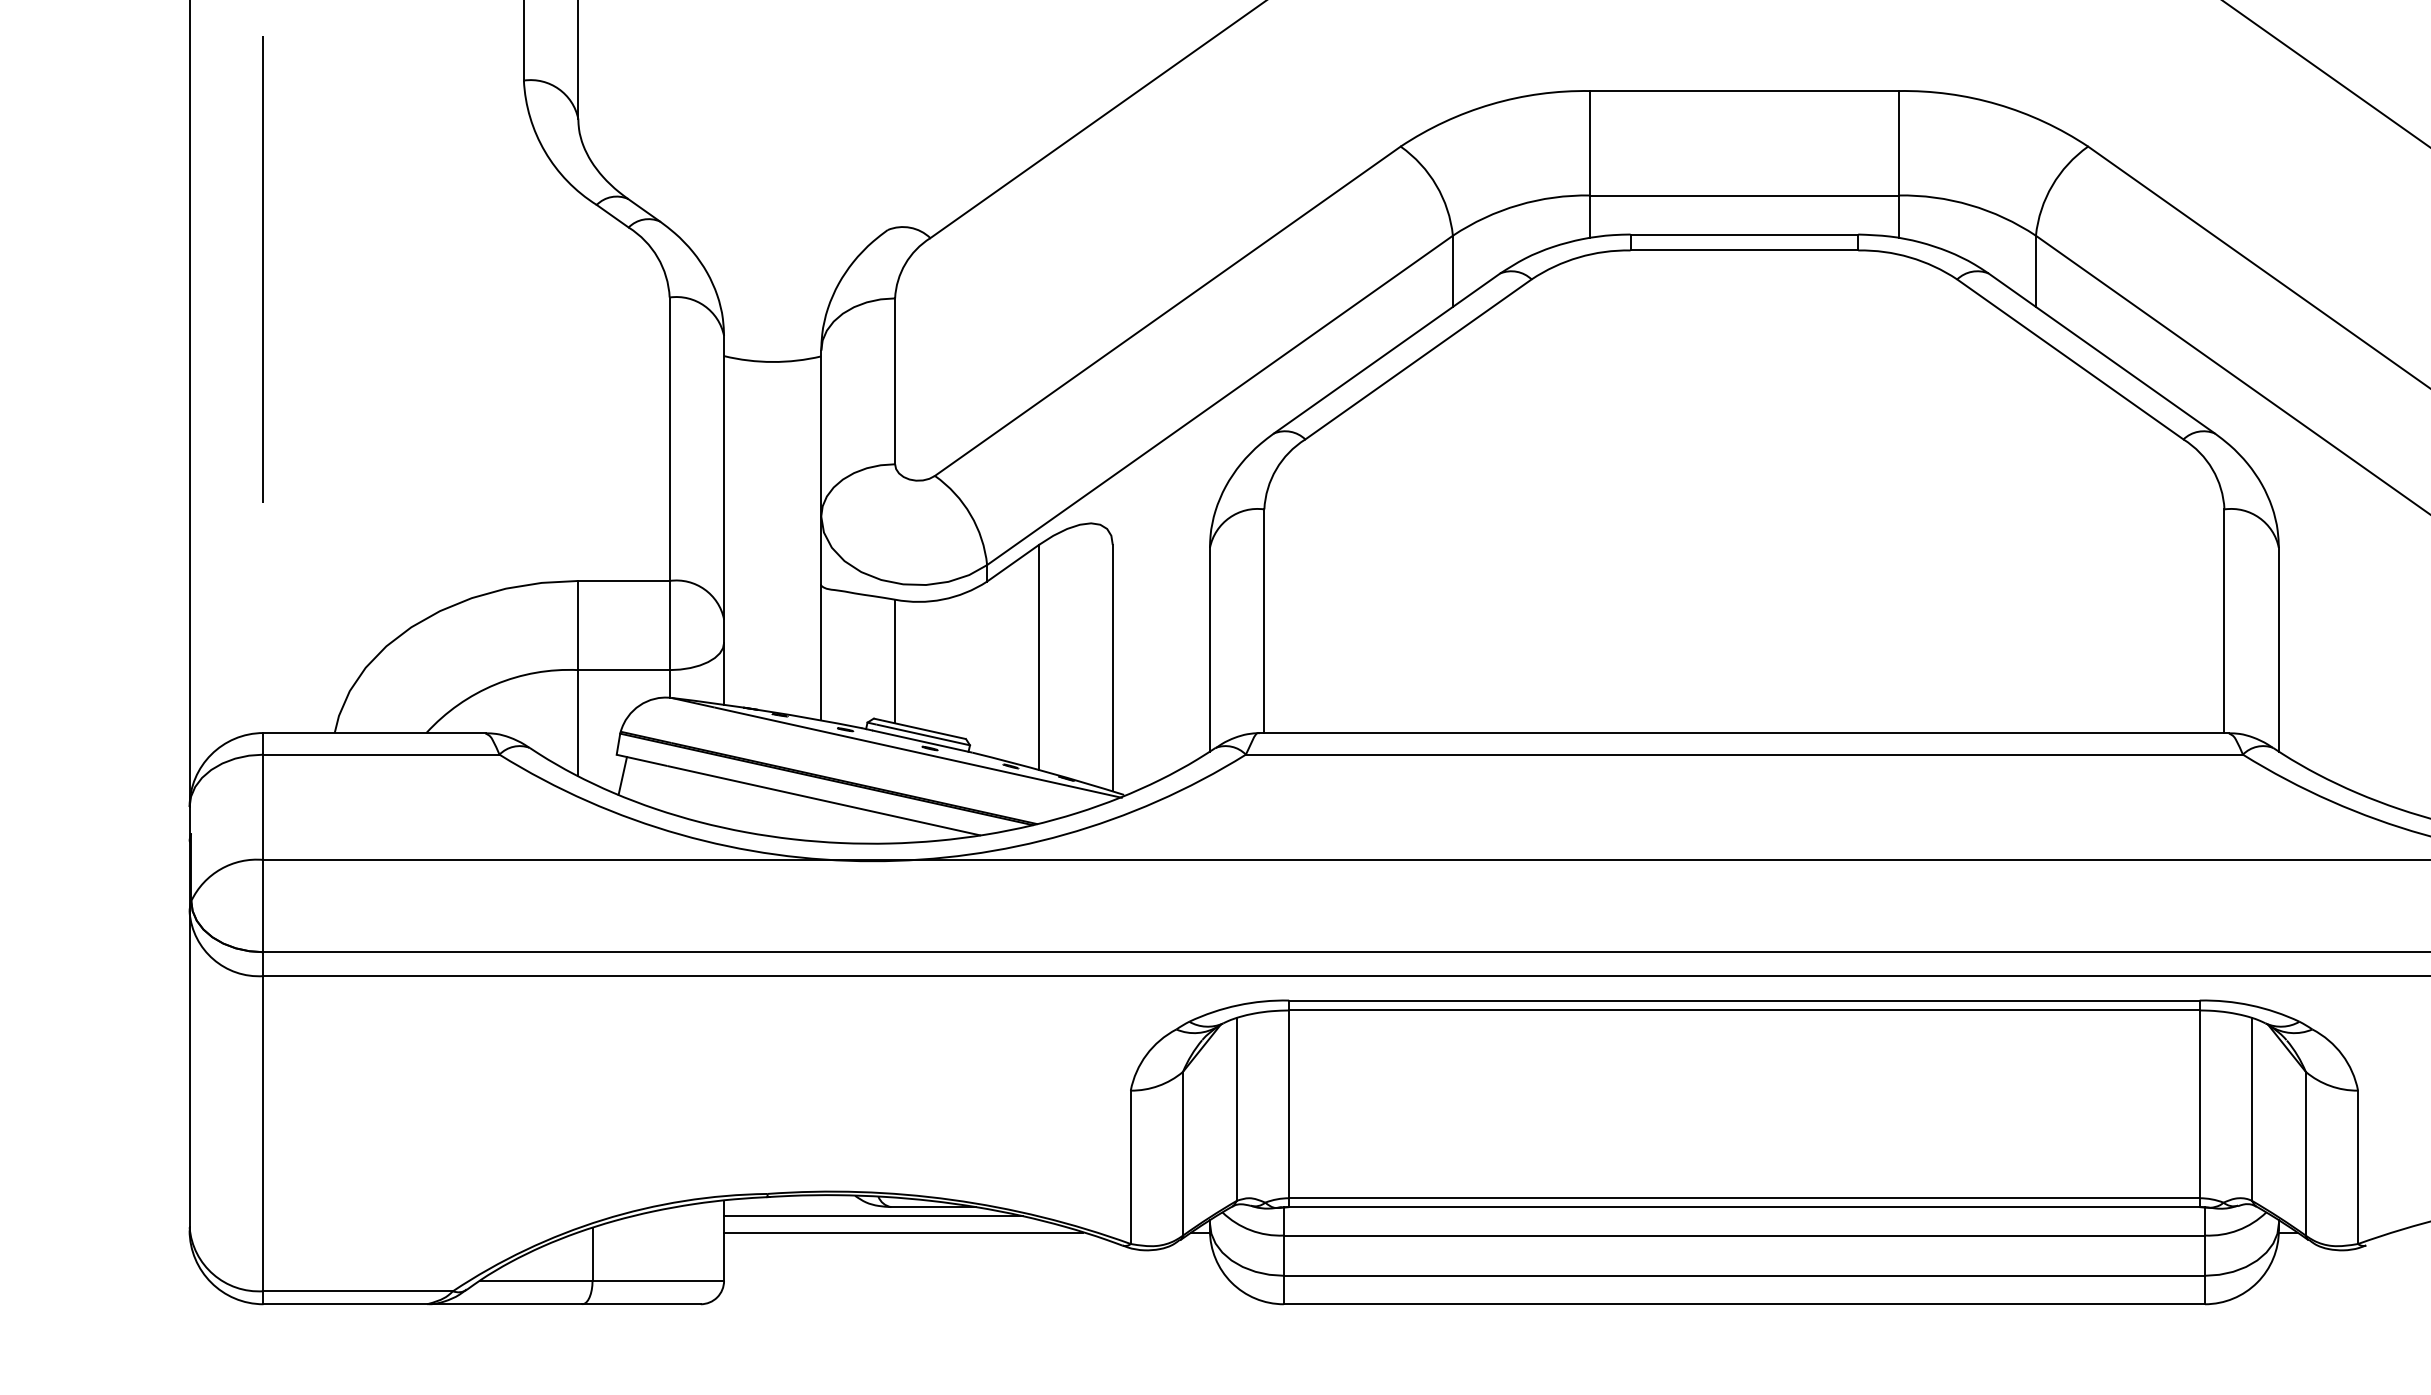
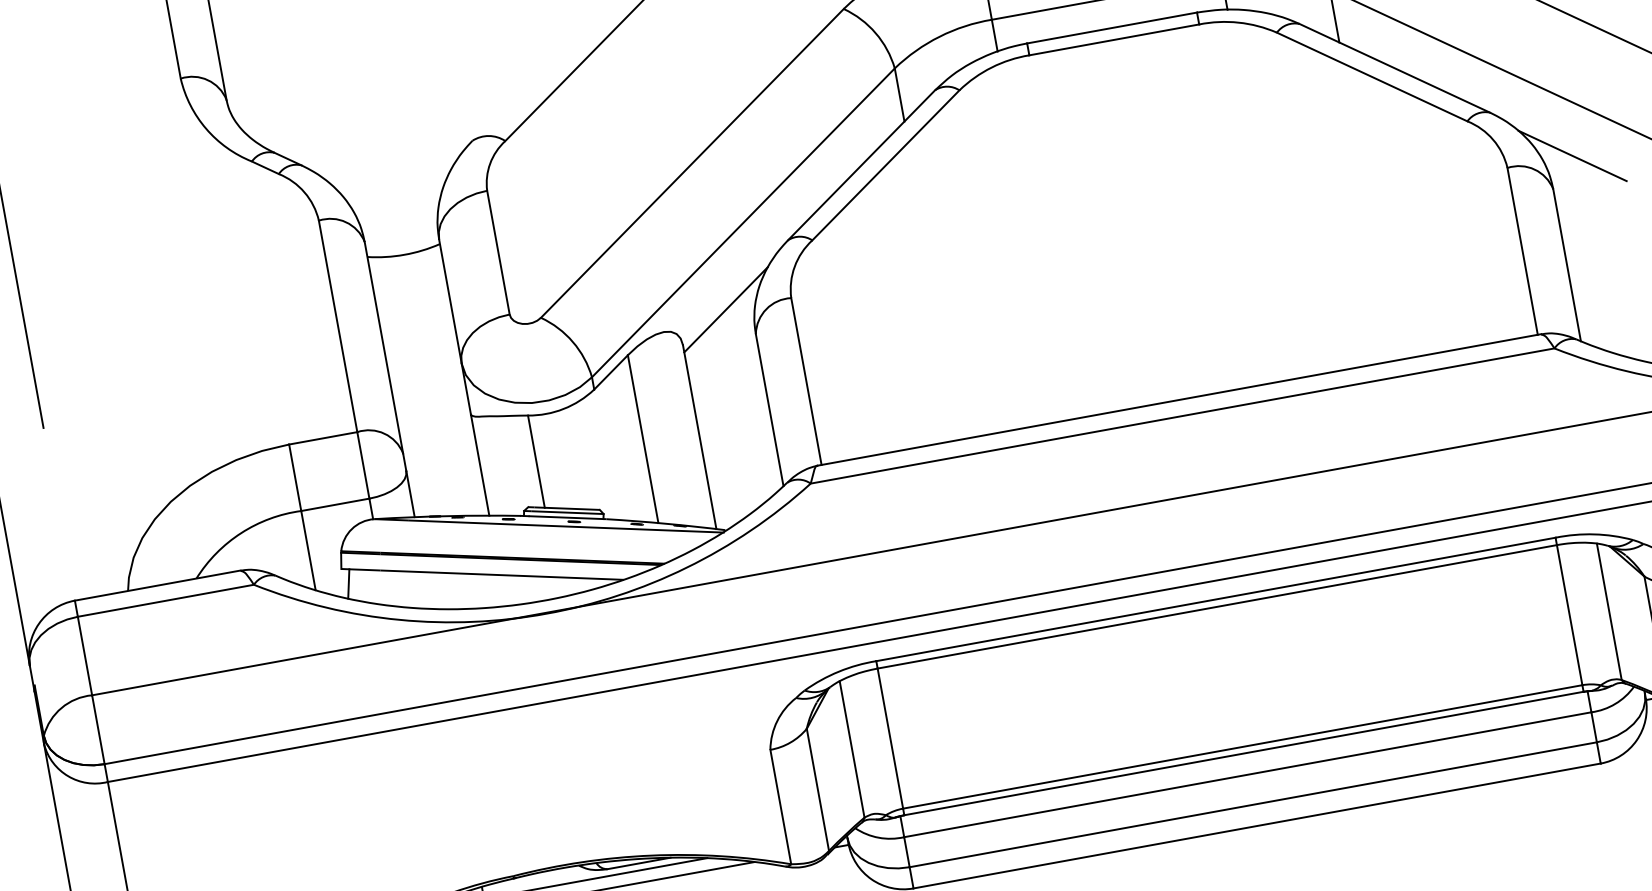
line: (1176, 508) -> (725, 309), added
line: (2311, 508) -> (1572, 155), added

